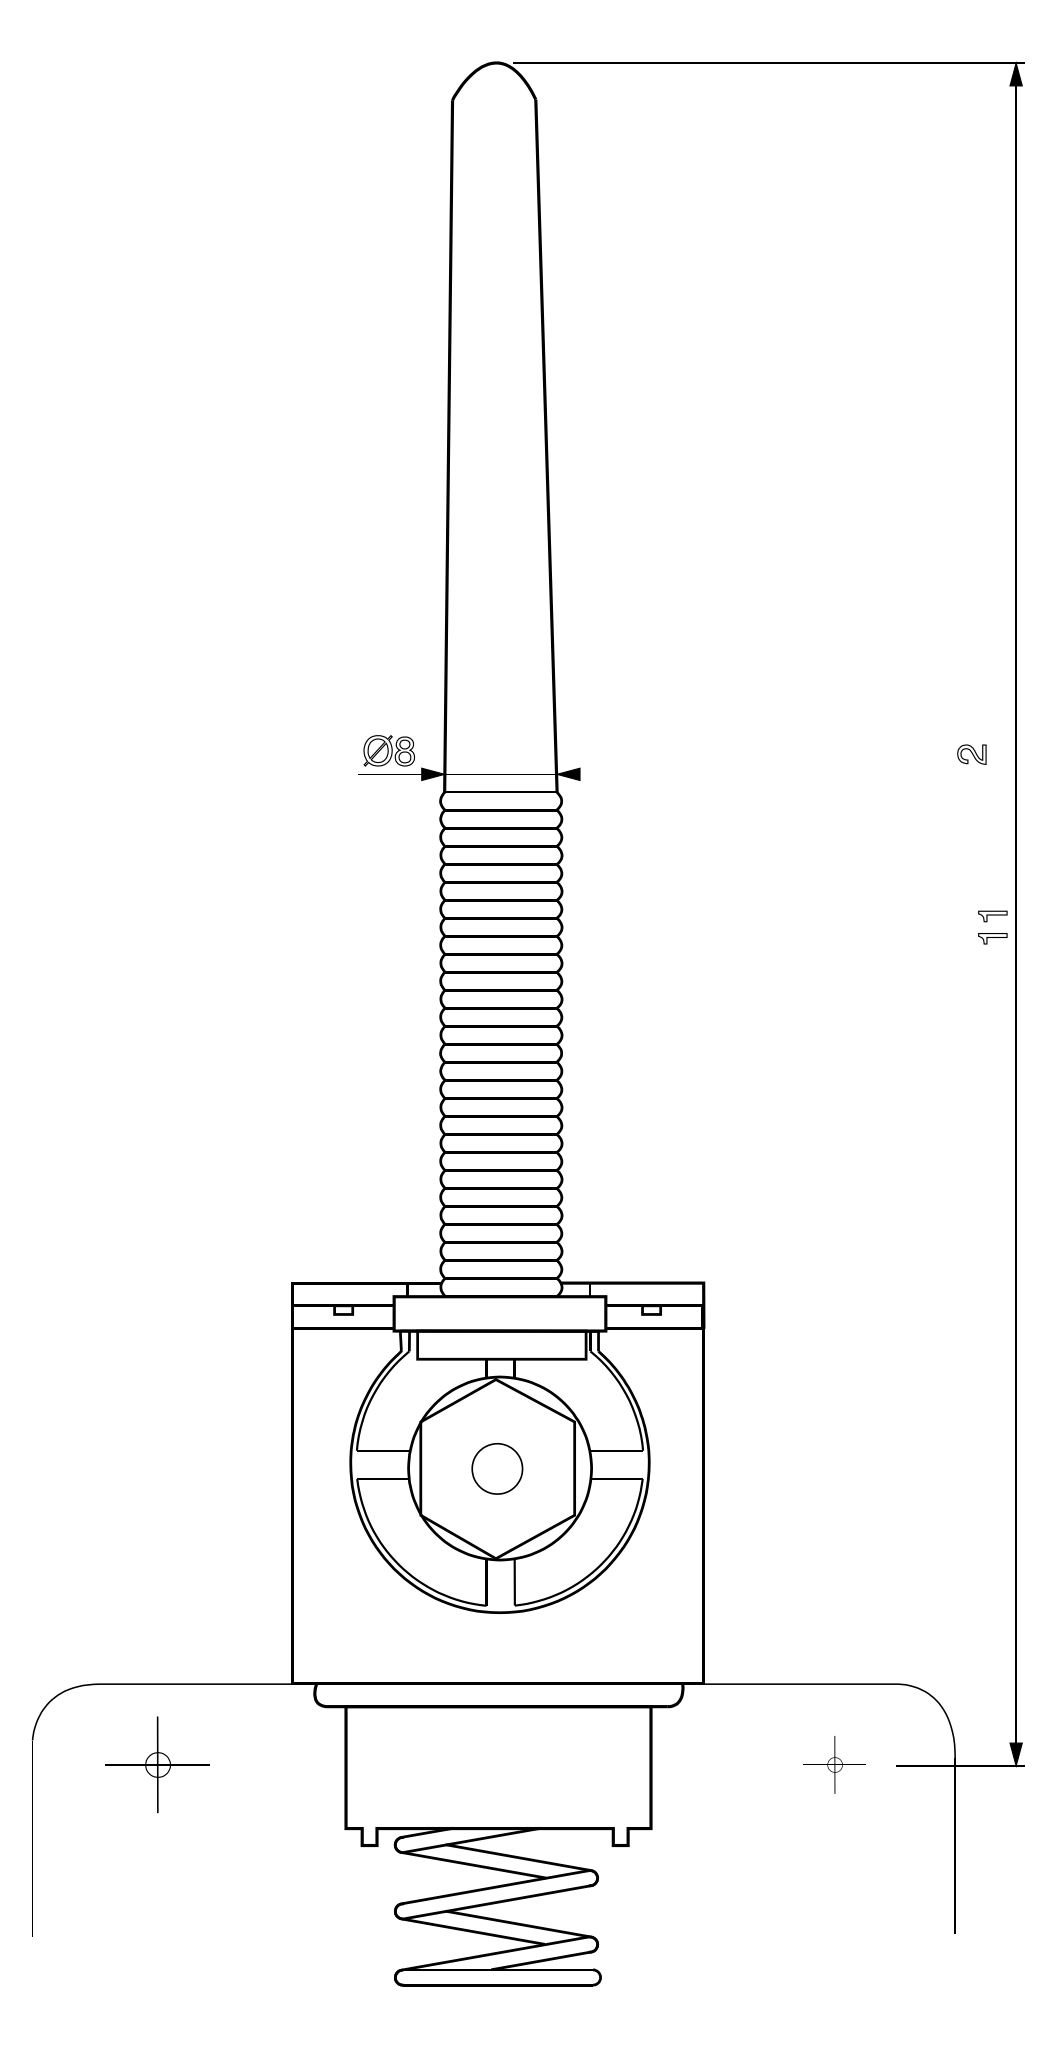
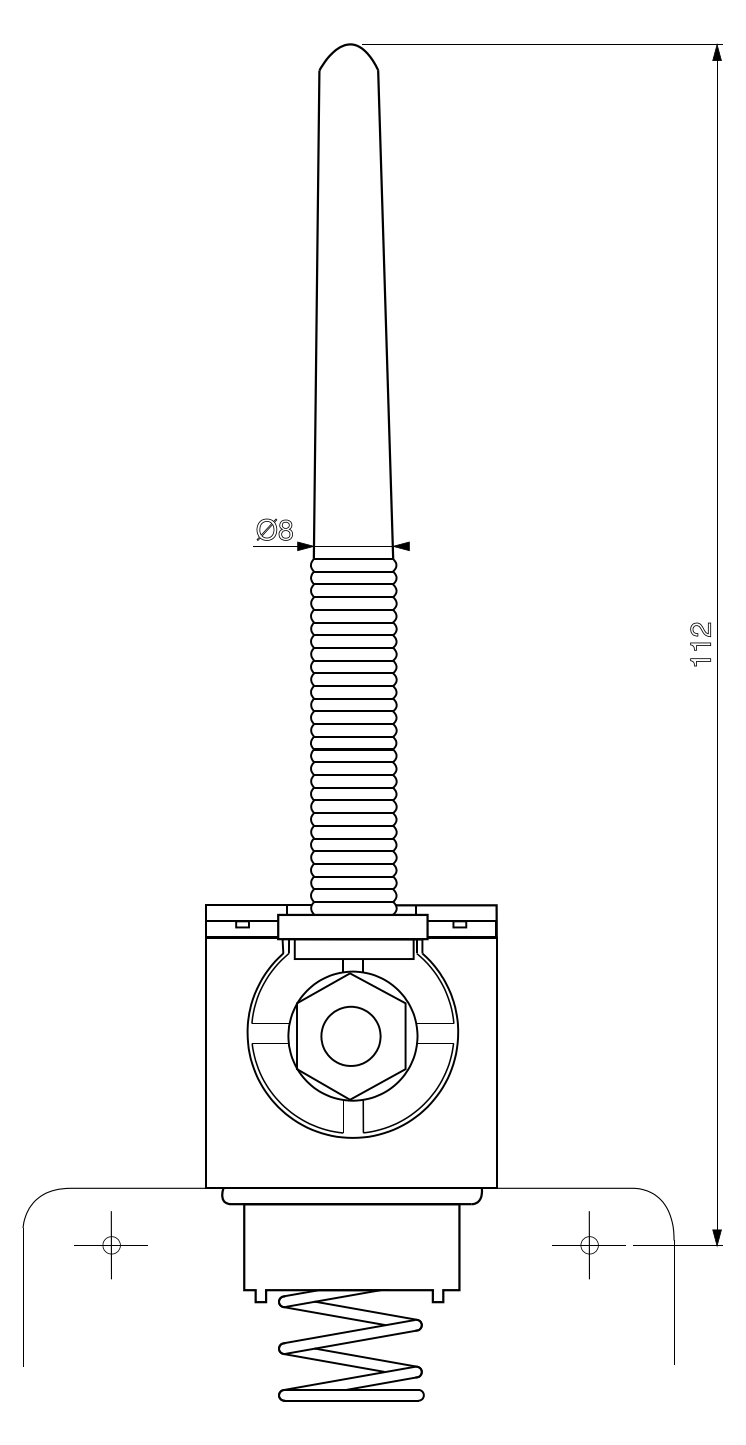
part: (971, 754) -> (700, 629), moved
part: (497, 1468) -> (351, 1036), size x1.67
part: (834, 1764) -> (588, 1244), size x1.67

